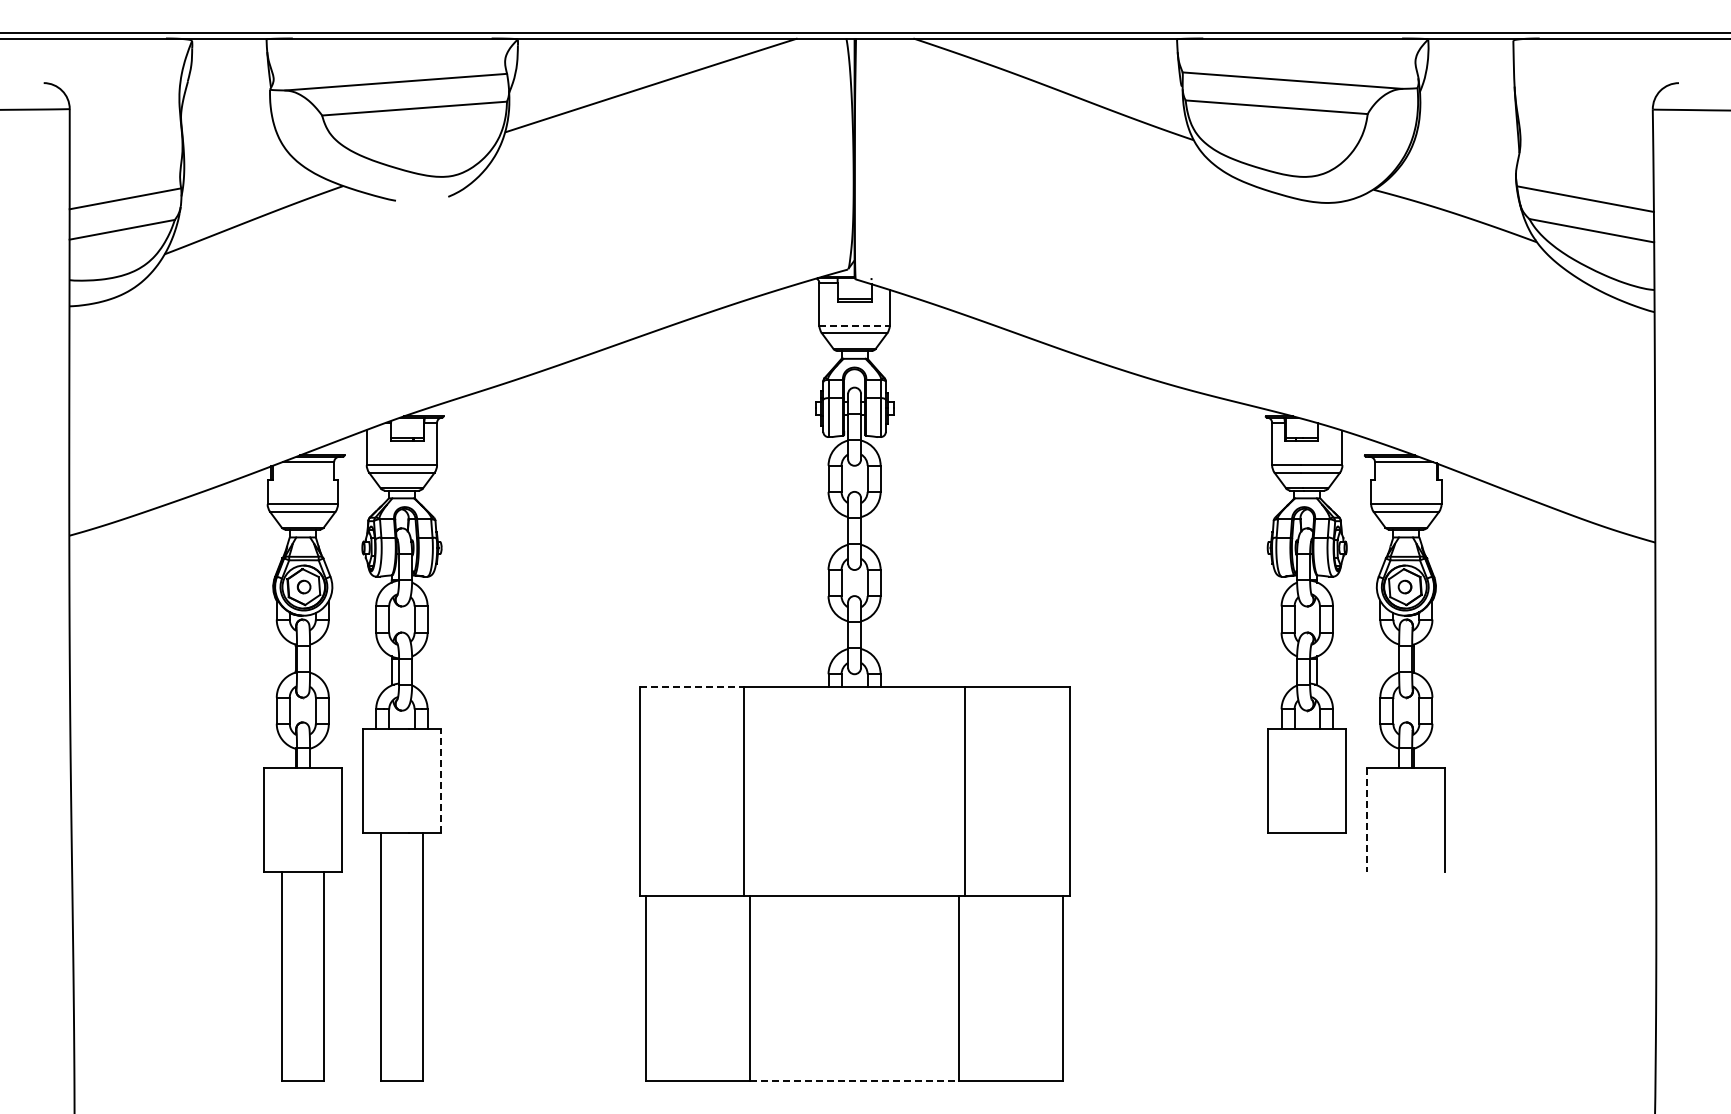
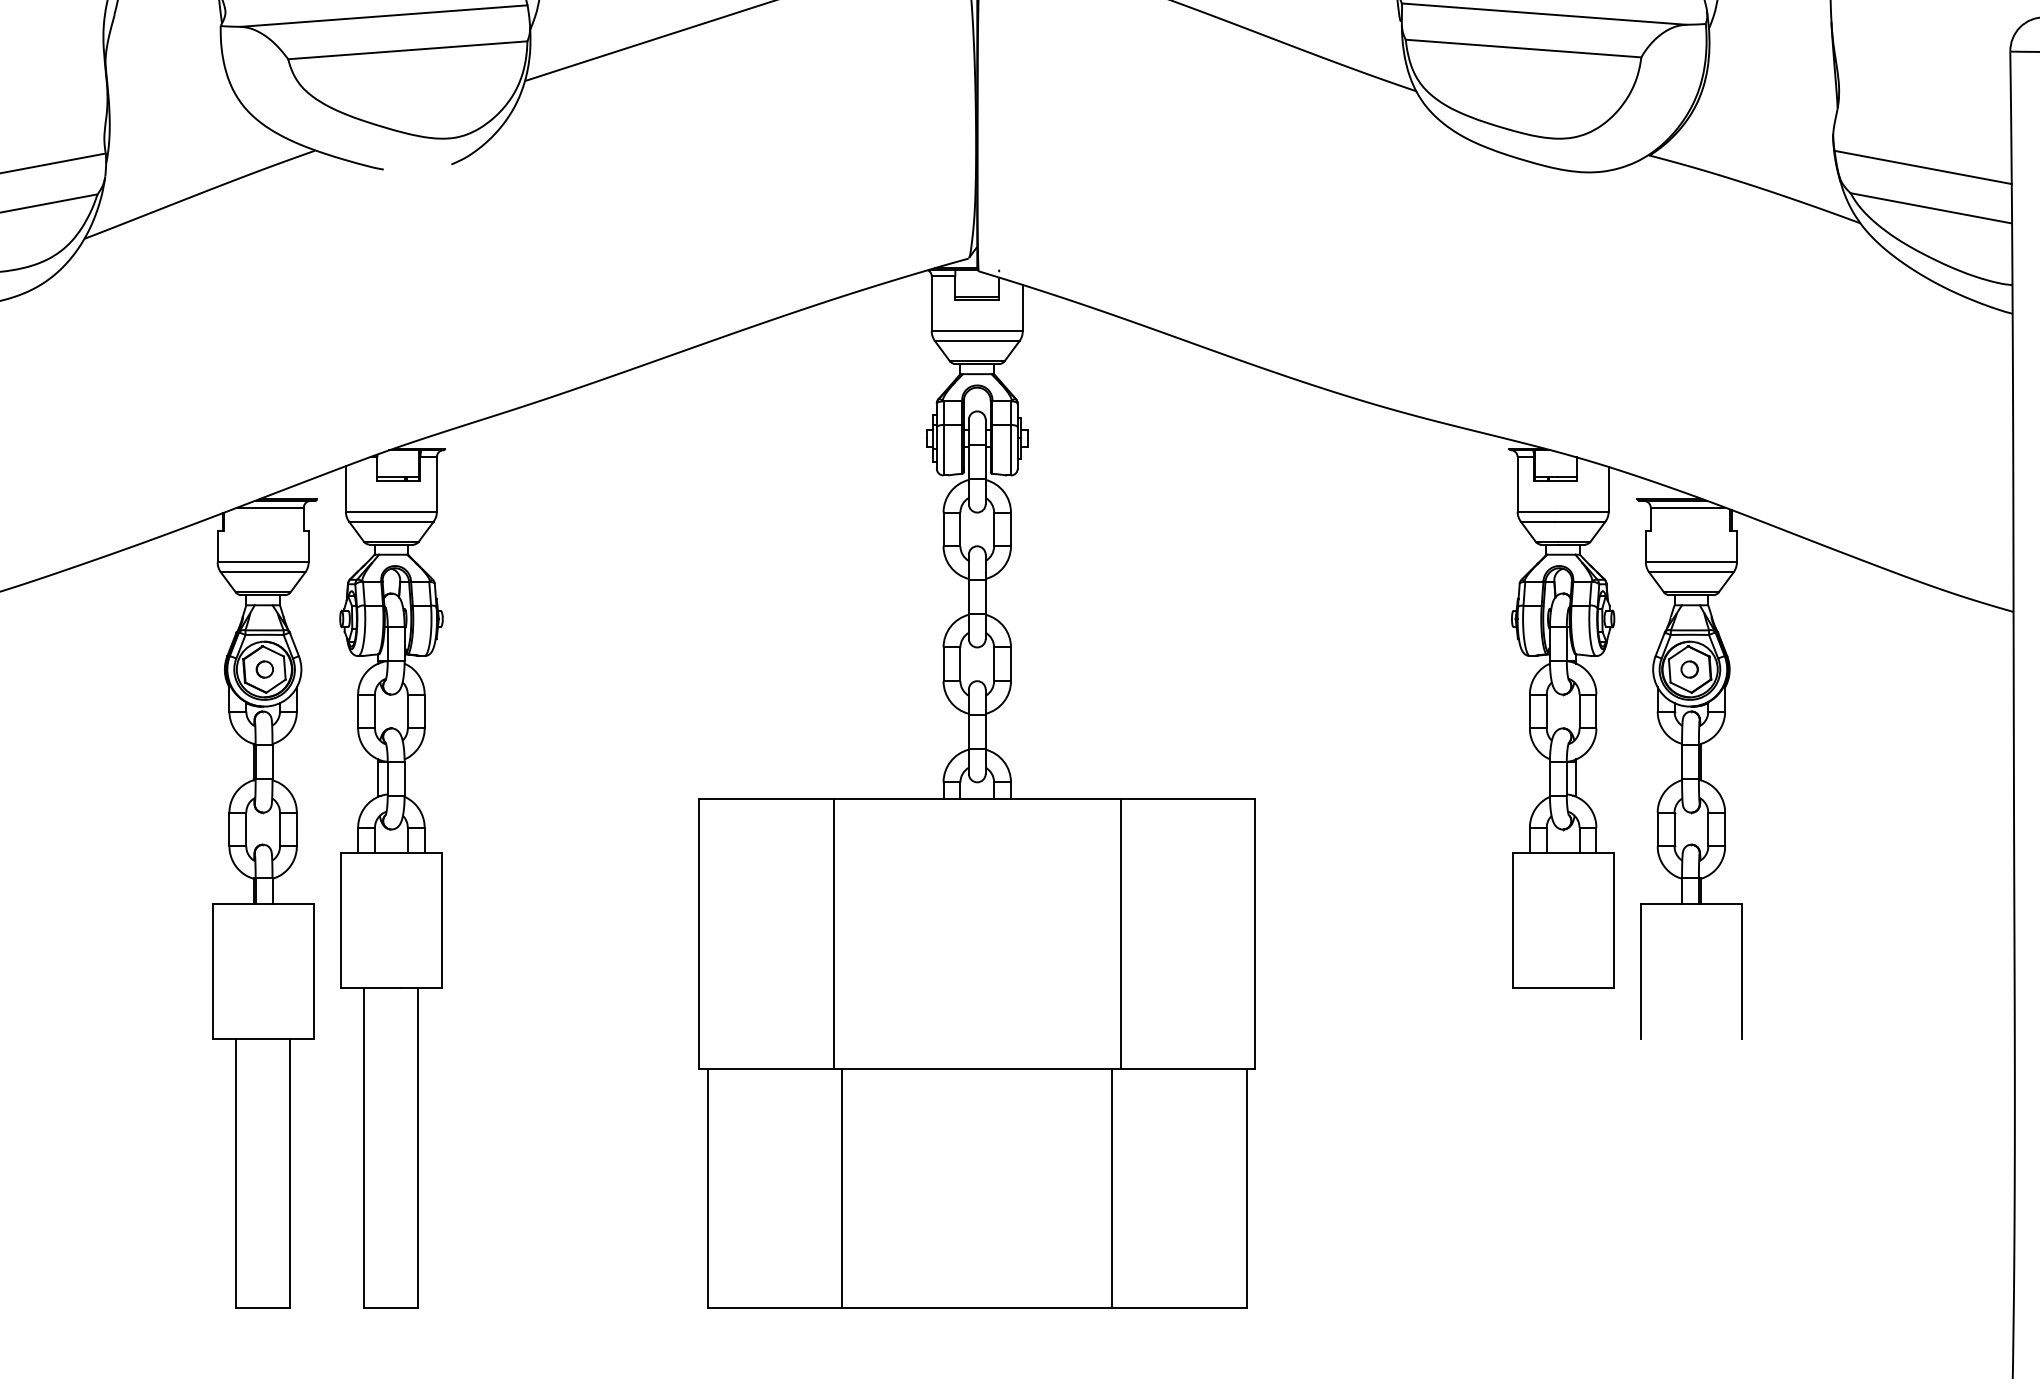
line: (855, 325) -> (978, 331), dashed -> solid
line: (692, 687) -> (767, 799), dashed -> solid
line: (440, 780) -> (441, 919), dashed -> solid
line: (1367, 820) -> (1641, 971), dashed -> solid
line: (855, 1080) -> (978, 1308), dashed -> solid

